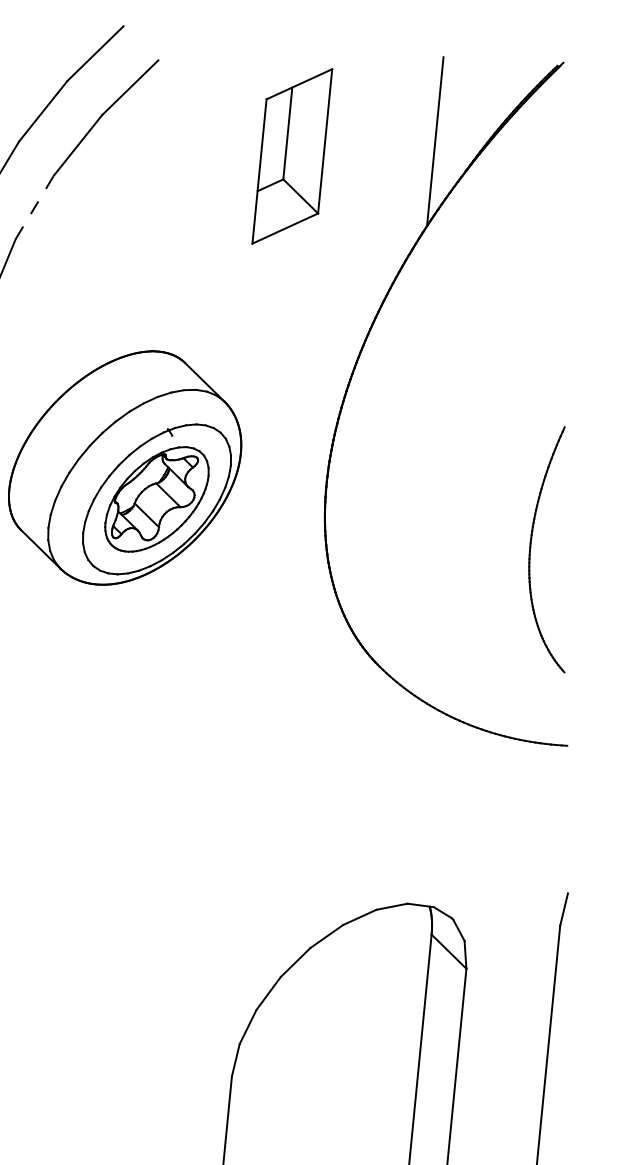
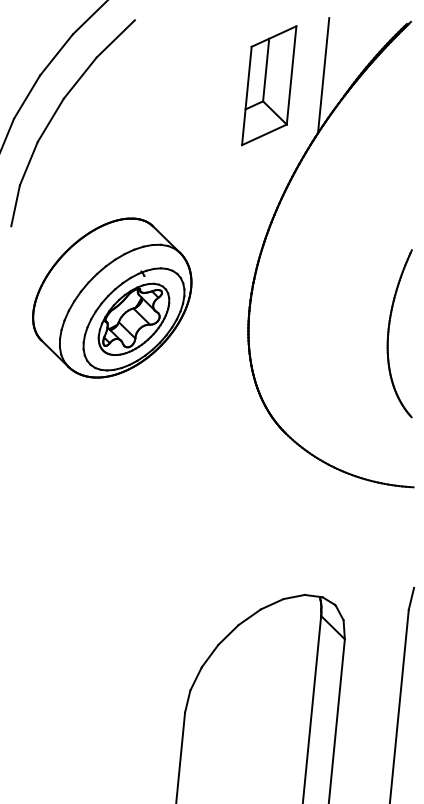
part: (292, 156) -> (269, 85), moved
line: (35, 206) -> (51, 119), dashed -> solid
part: (531, 549) -> (389, 333), moved

